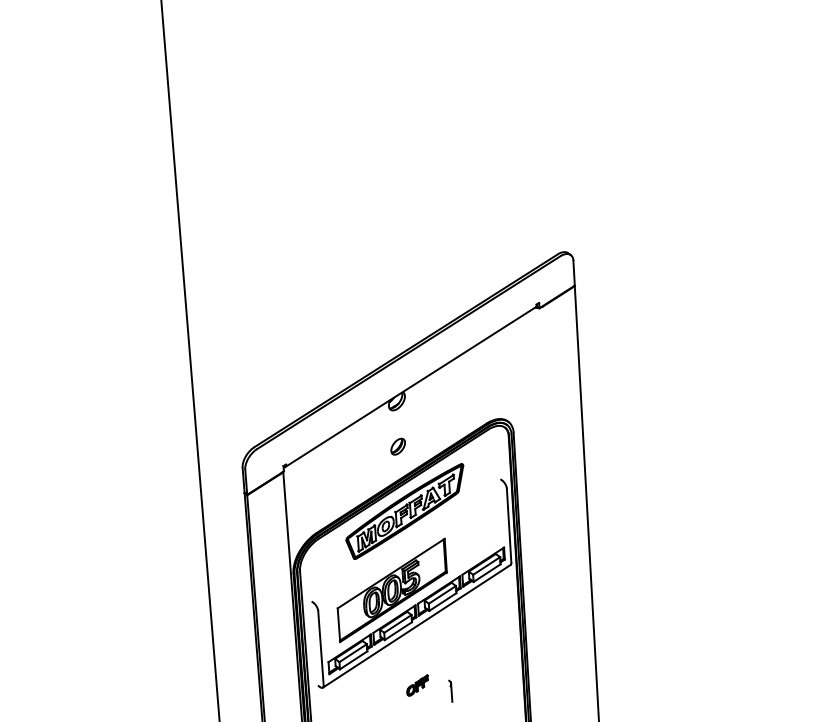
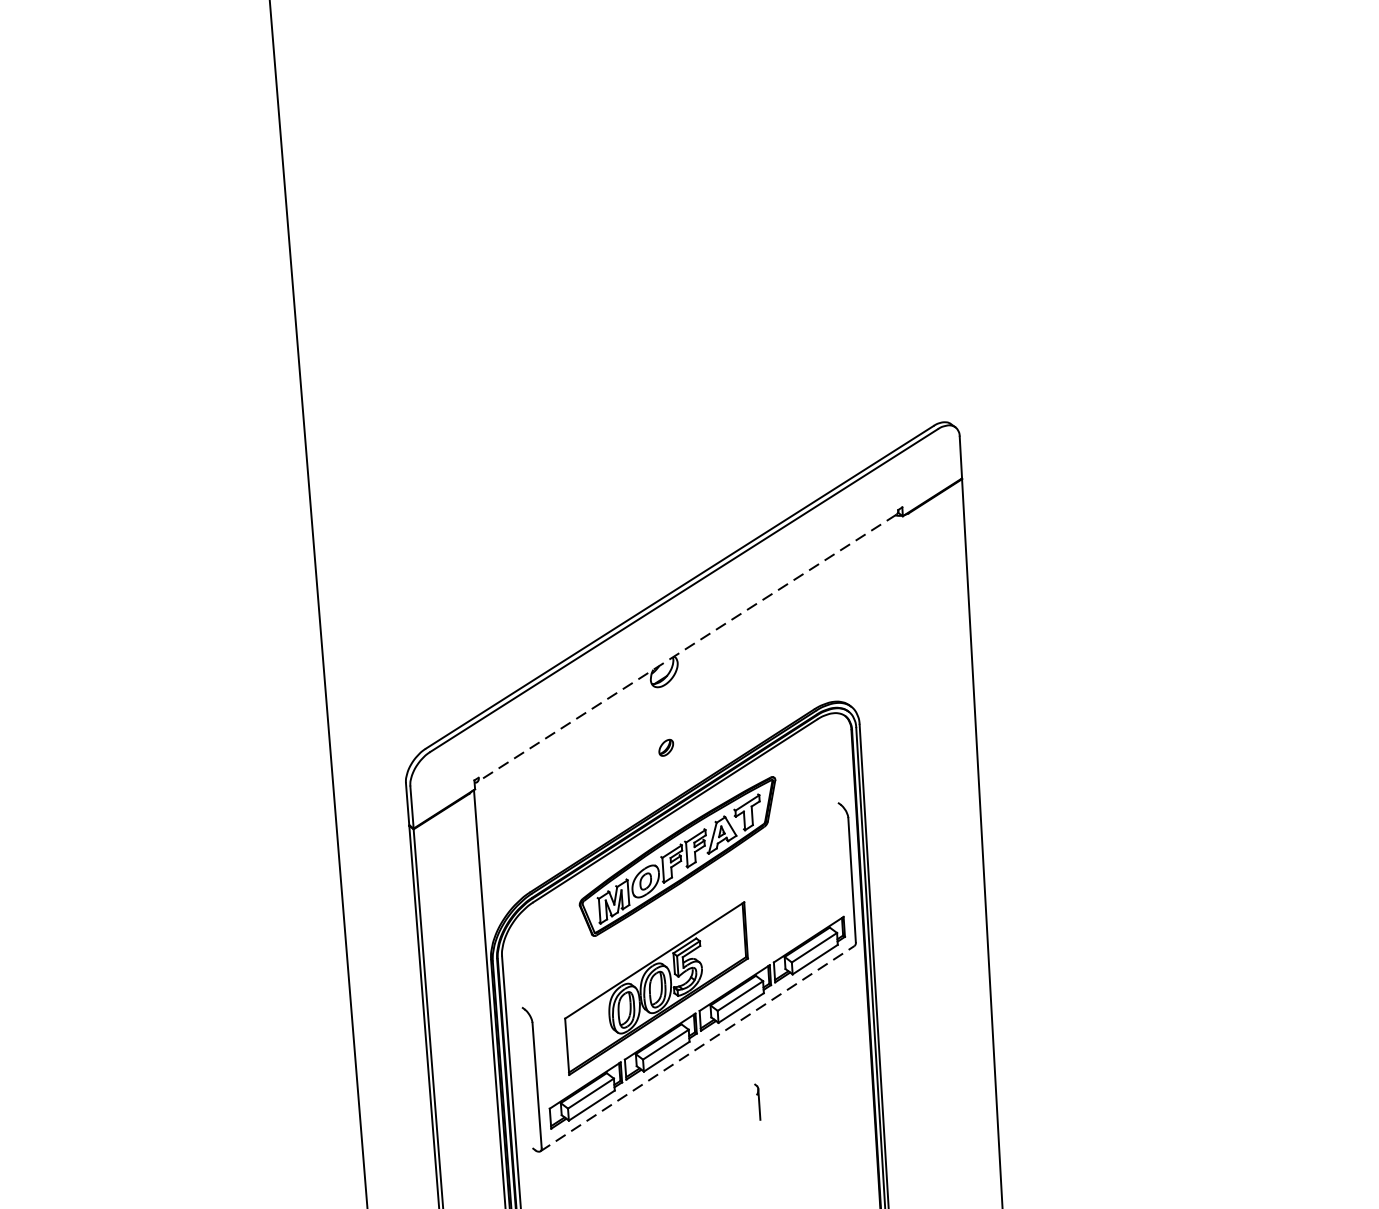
line: (410, 387) -> (686, 648), solid -> dashed
part: (397, 446) -> (665, 747), size x0.6
line: (417, 626) -> (698, 1048), solid -> dashed
part: (417, 685) -> (698, 1147), removed
part: (450, 690) -> (757, 1100), moved

